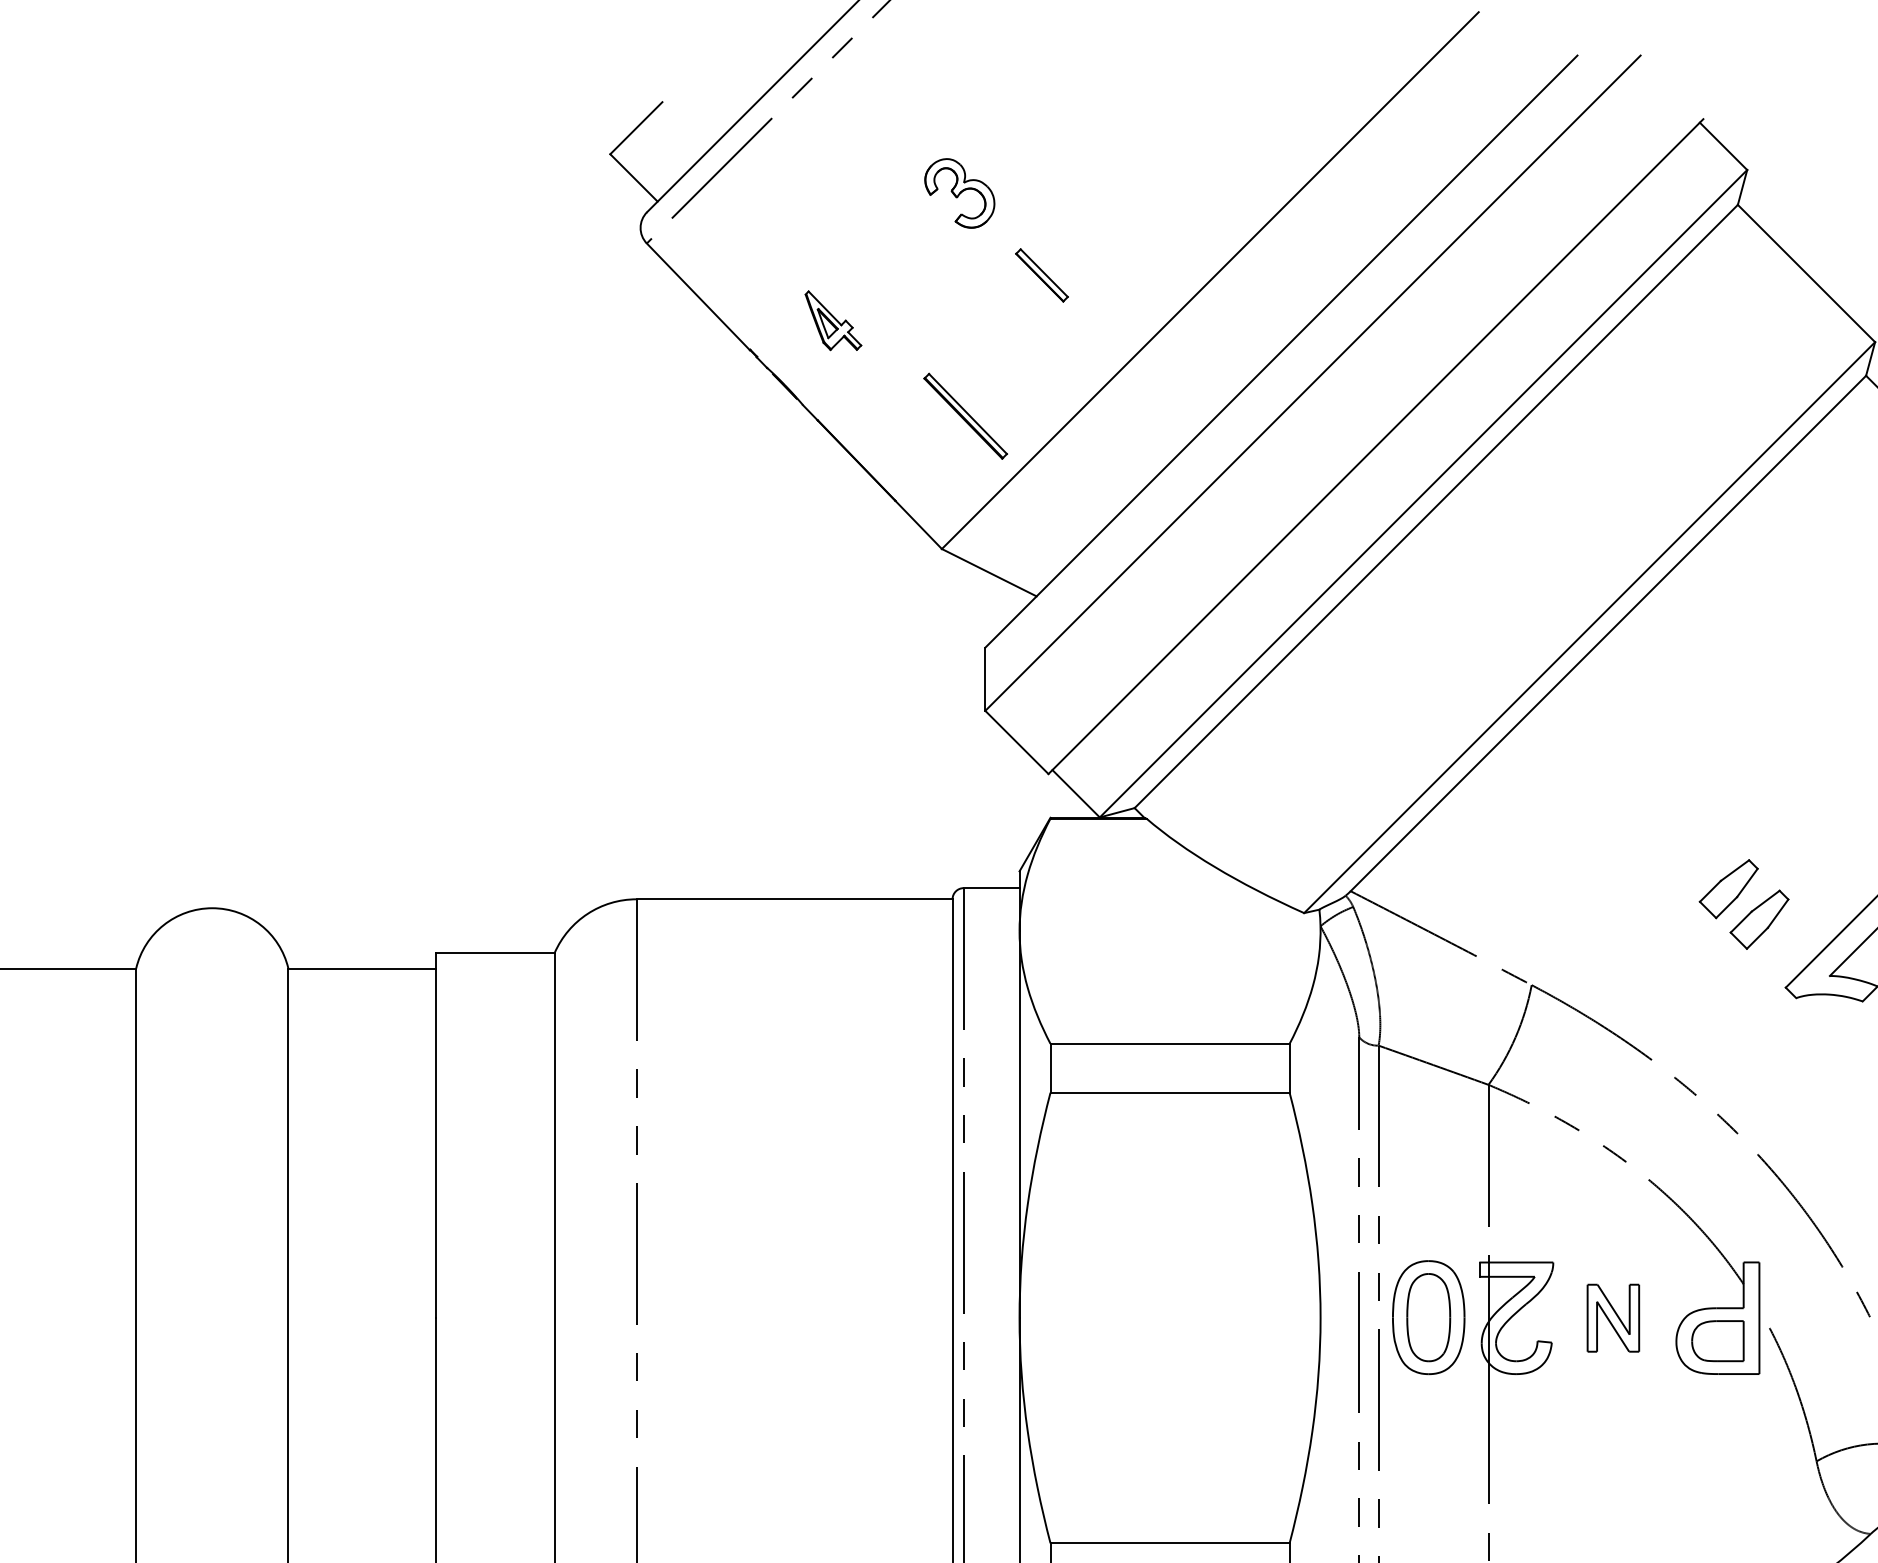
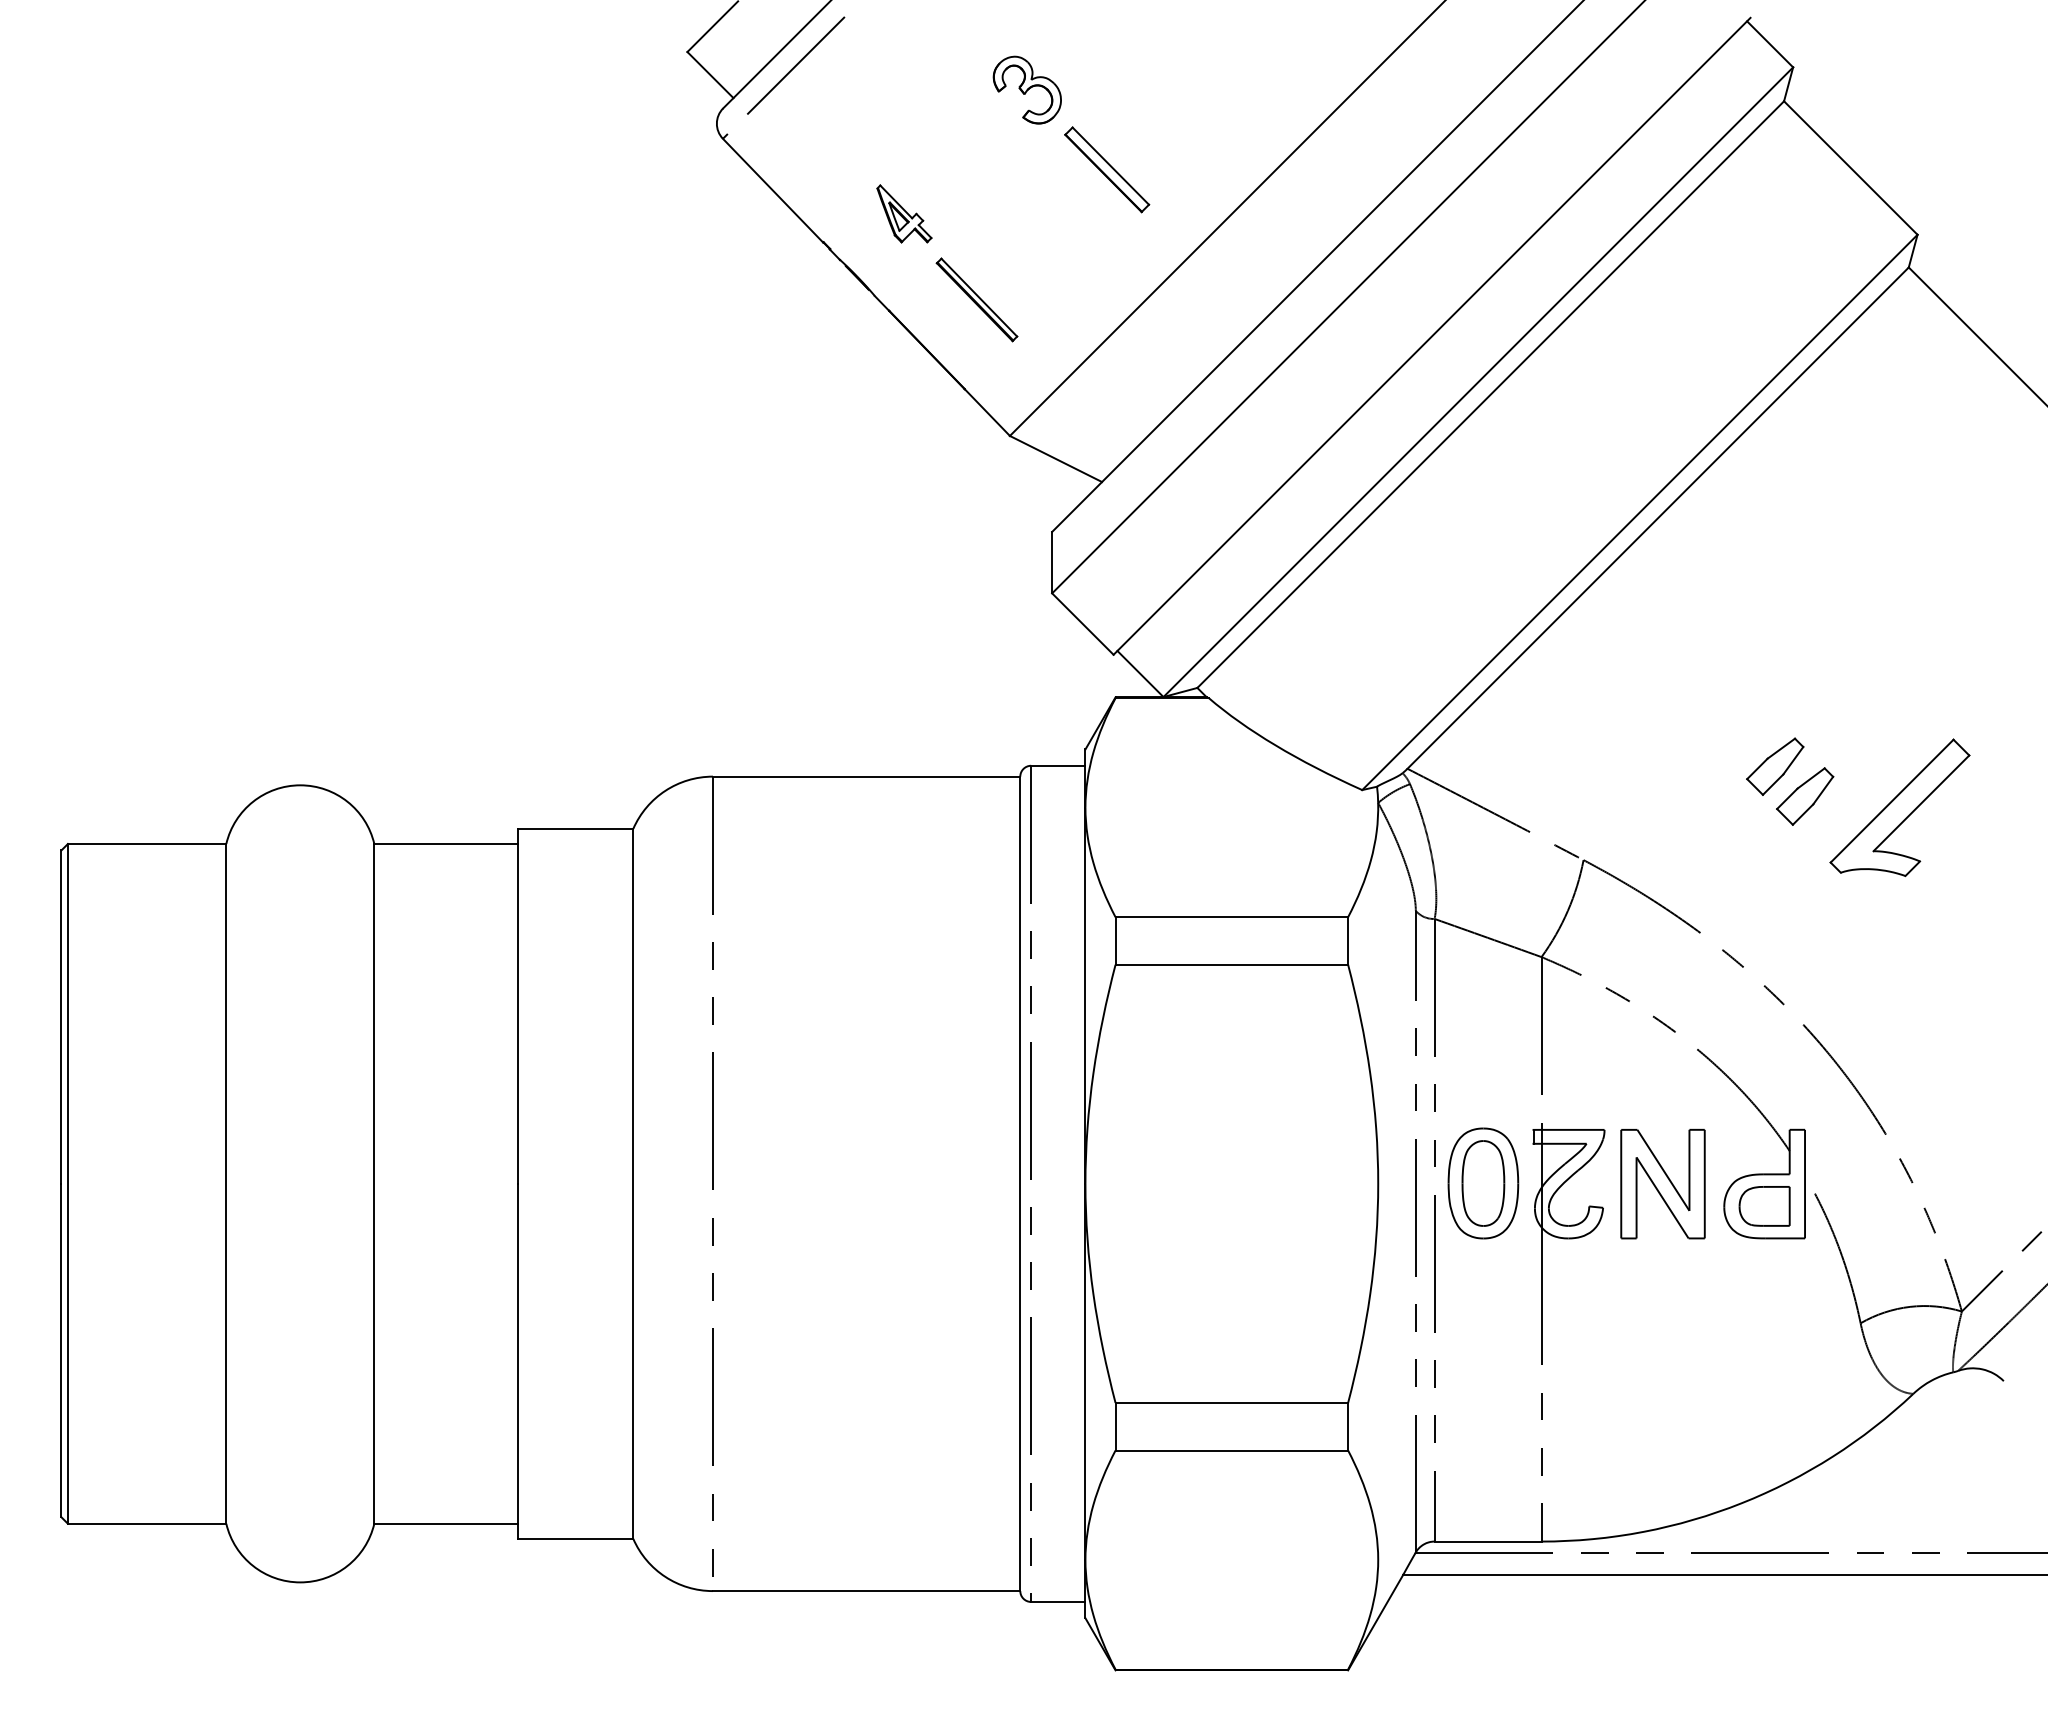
part: (1042, 275) -> (1107, 169), size x1.67
part: (965, 415) -> (976, 299), moved
part: (1612, 1317) -> (1662, 1183), size x1.67

